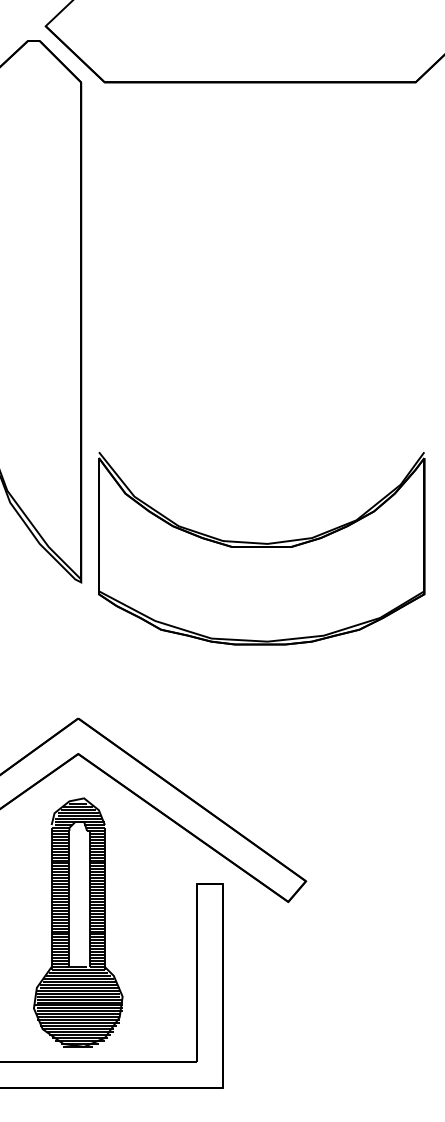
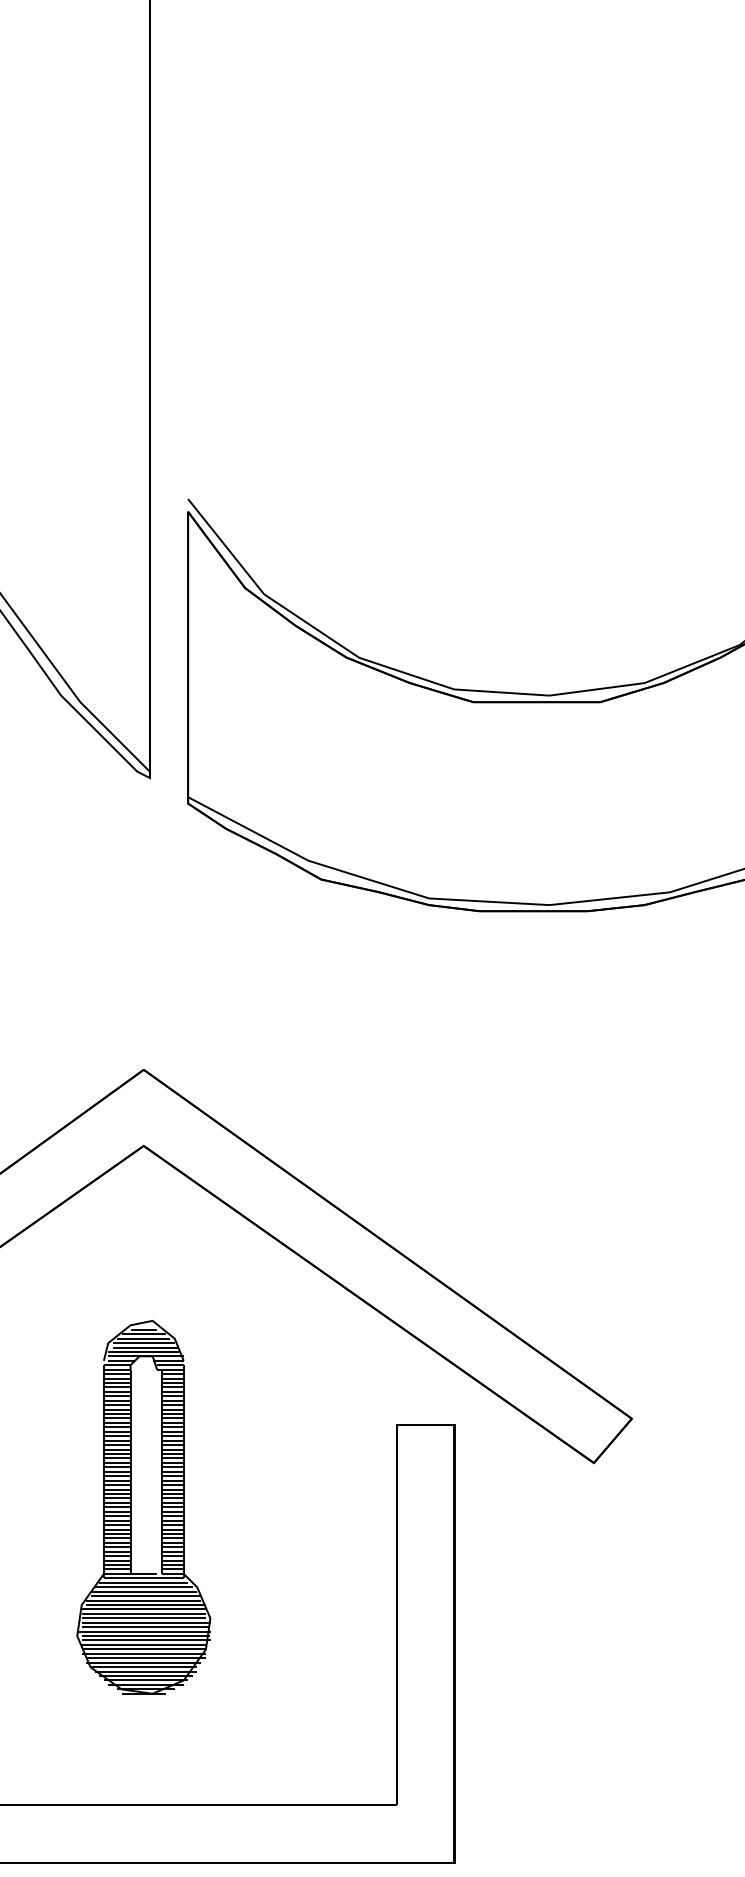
part: (78, 922) -> (144, 1507), size x0.7

